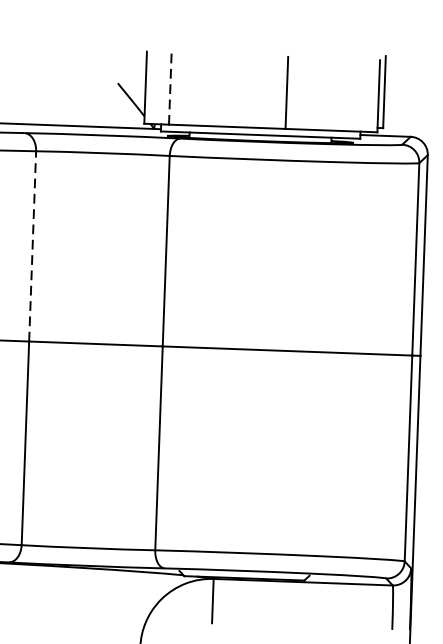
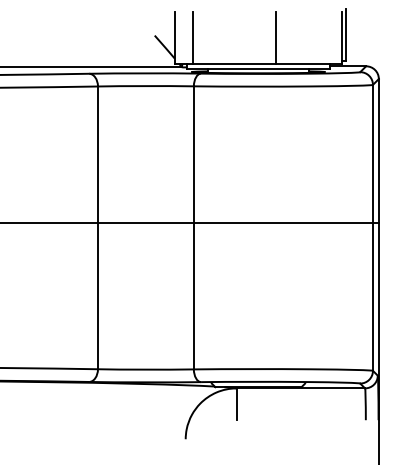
line: (170, 89) -> (192, 38), dashed -> solid
line: (31, 245) -> (97, 154), dashed -> solid

